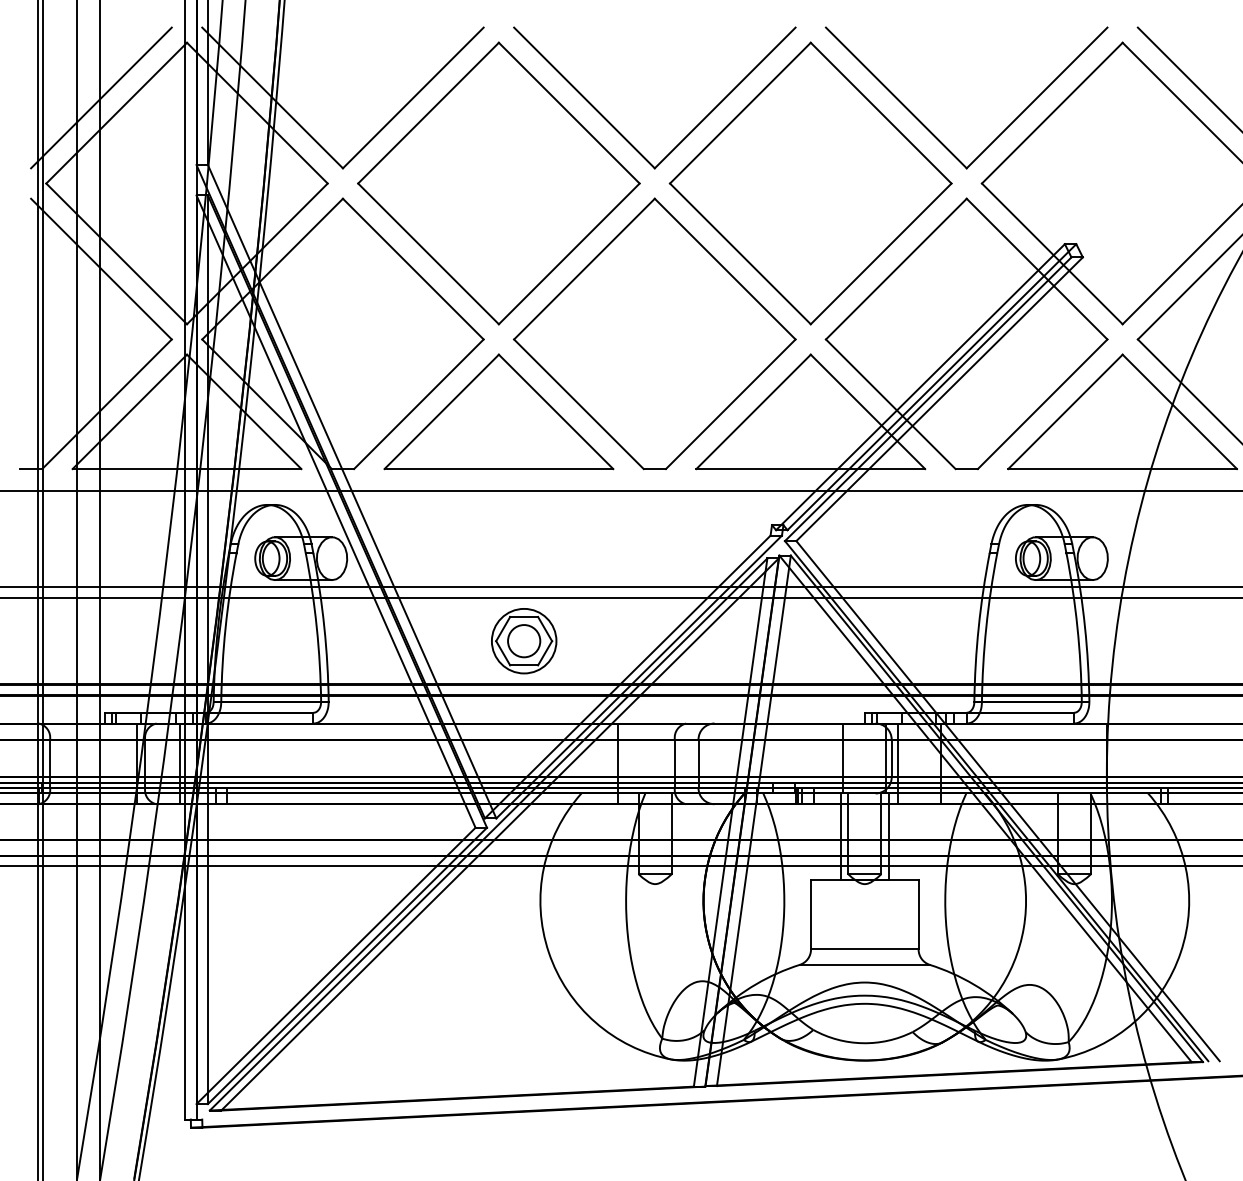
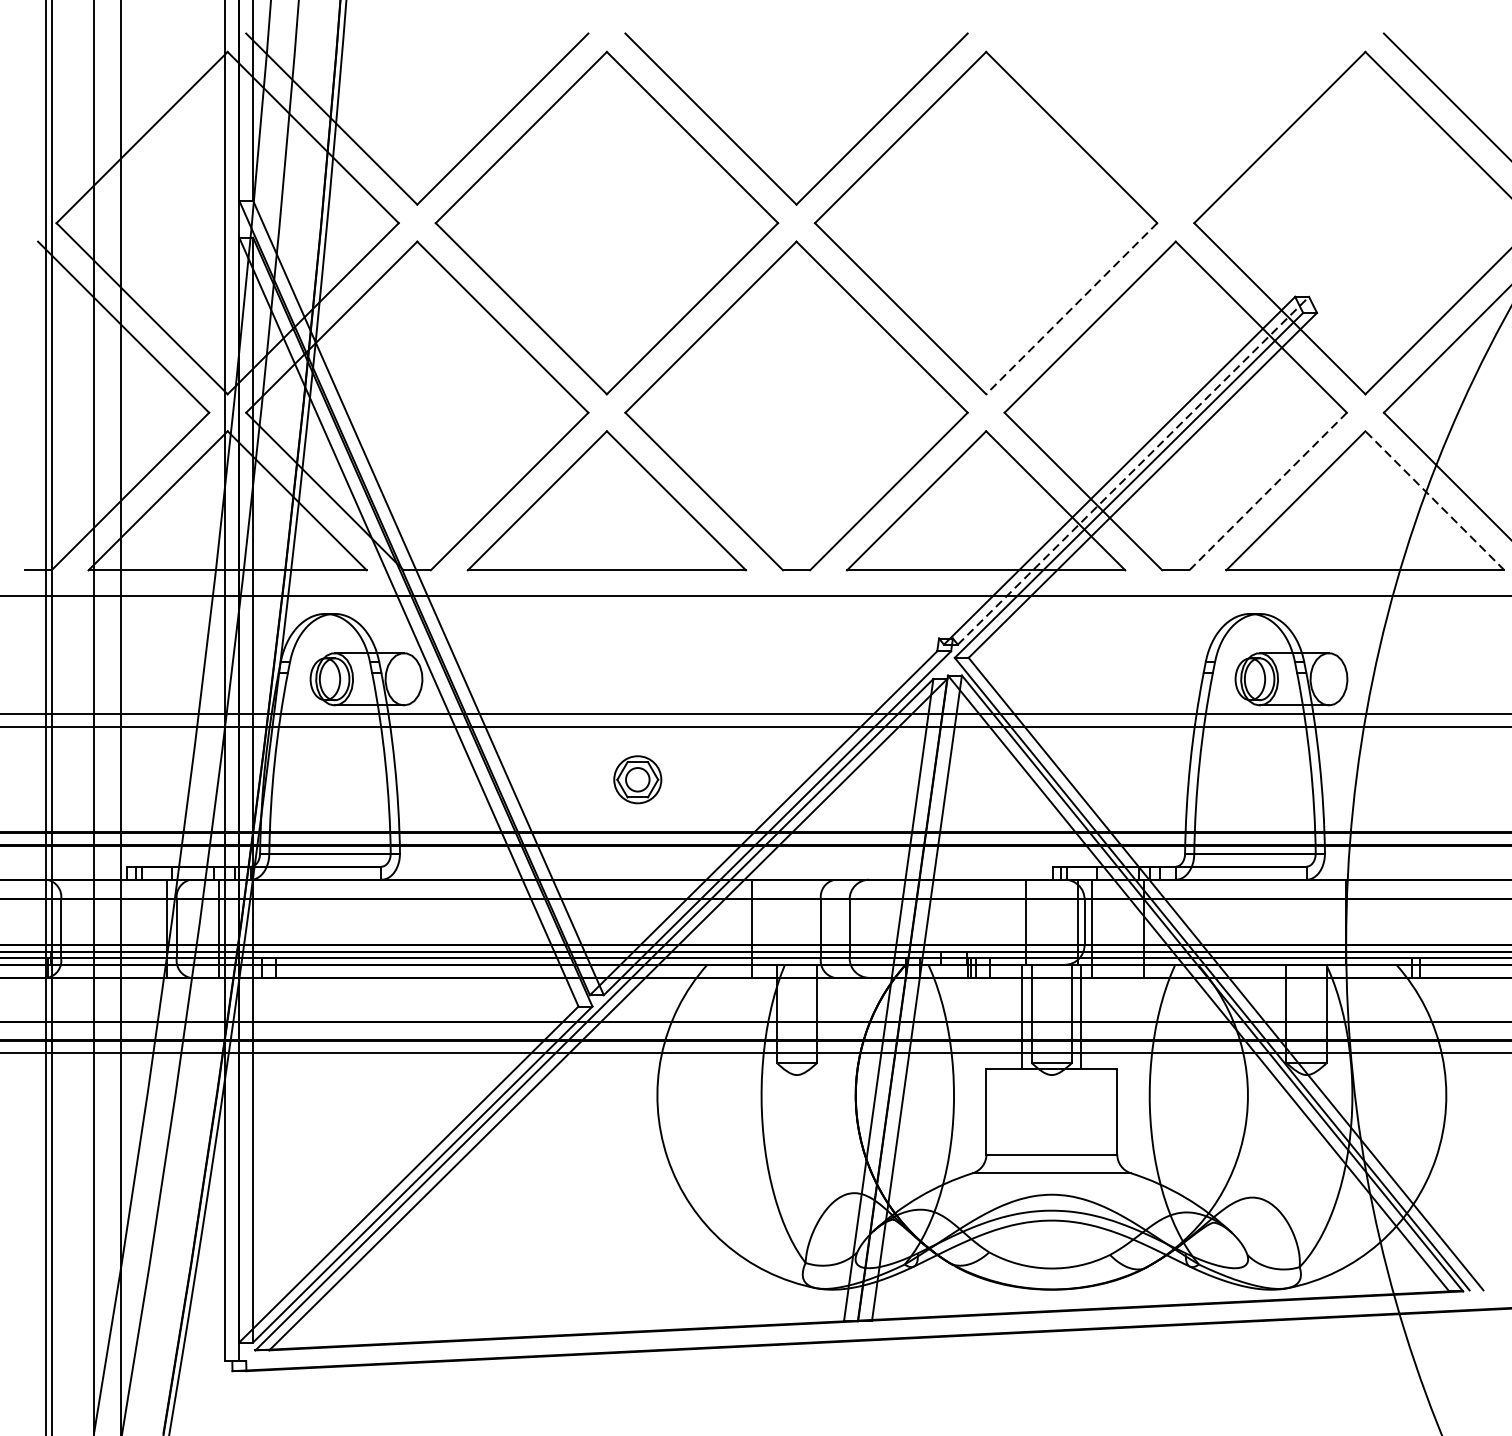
line: (101, 97) -> (123, 118), removed
part: (931, 131) -> (1132, 159), removed
line: (880, 254) -> (1070, 309), solid -> dashed
line: (932, 386) -> (1134, 469), solid -> dashed
line: (1042, 404) -> (1267, 491), solid -> dashed
line: (1179, 411) -> (1434, 500), solid -> dashed
part: (524, 641) -> (638, 780), size x0.6

